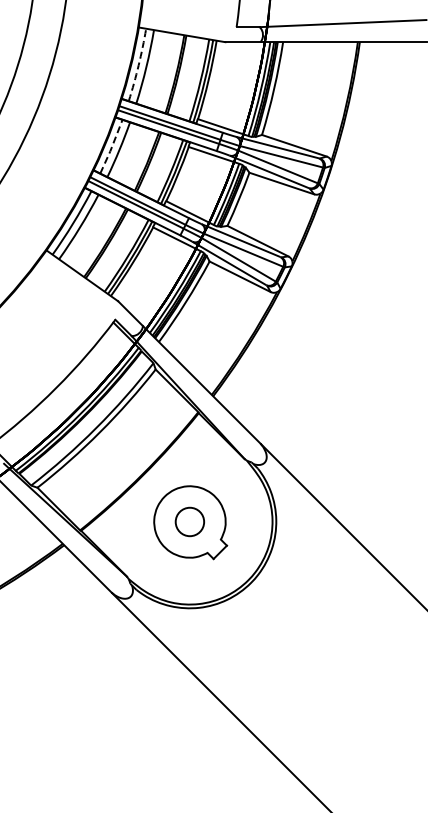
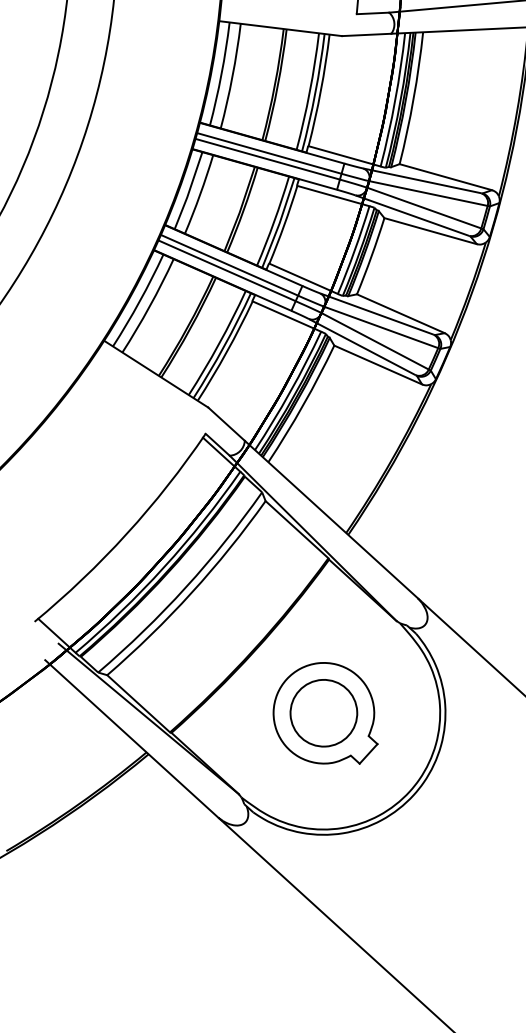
arc: (138, 65) -> (221, 74), dashed -> solid
line: (111, 147) -> (188, 191), dashed -> solid
circle: (189, 521) -> (323, 712), size x1.67

